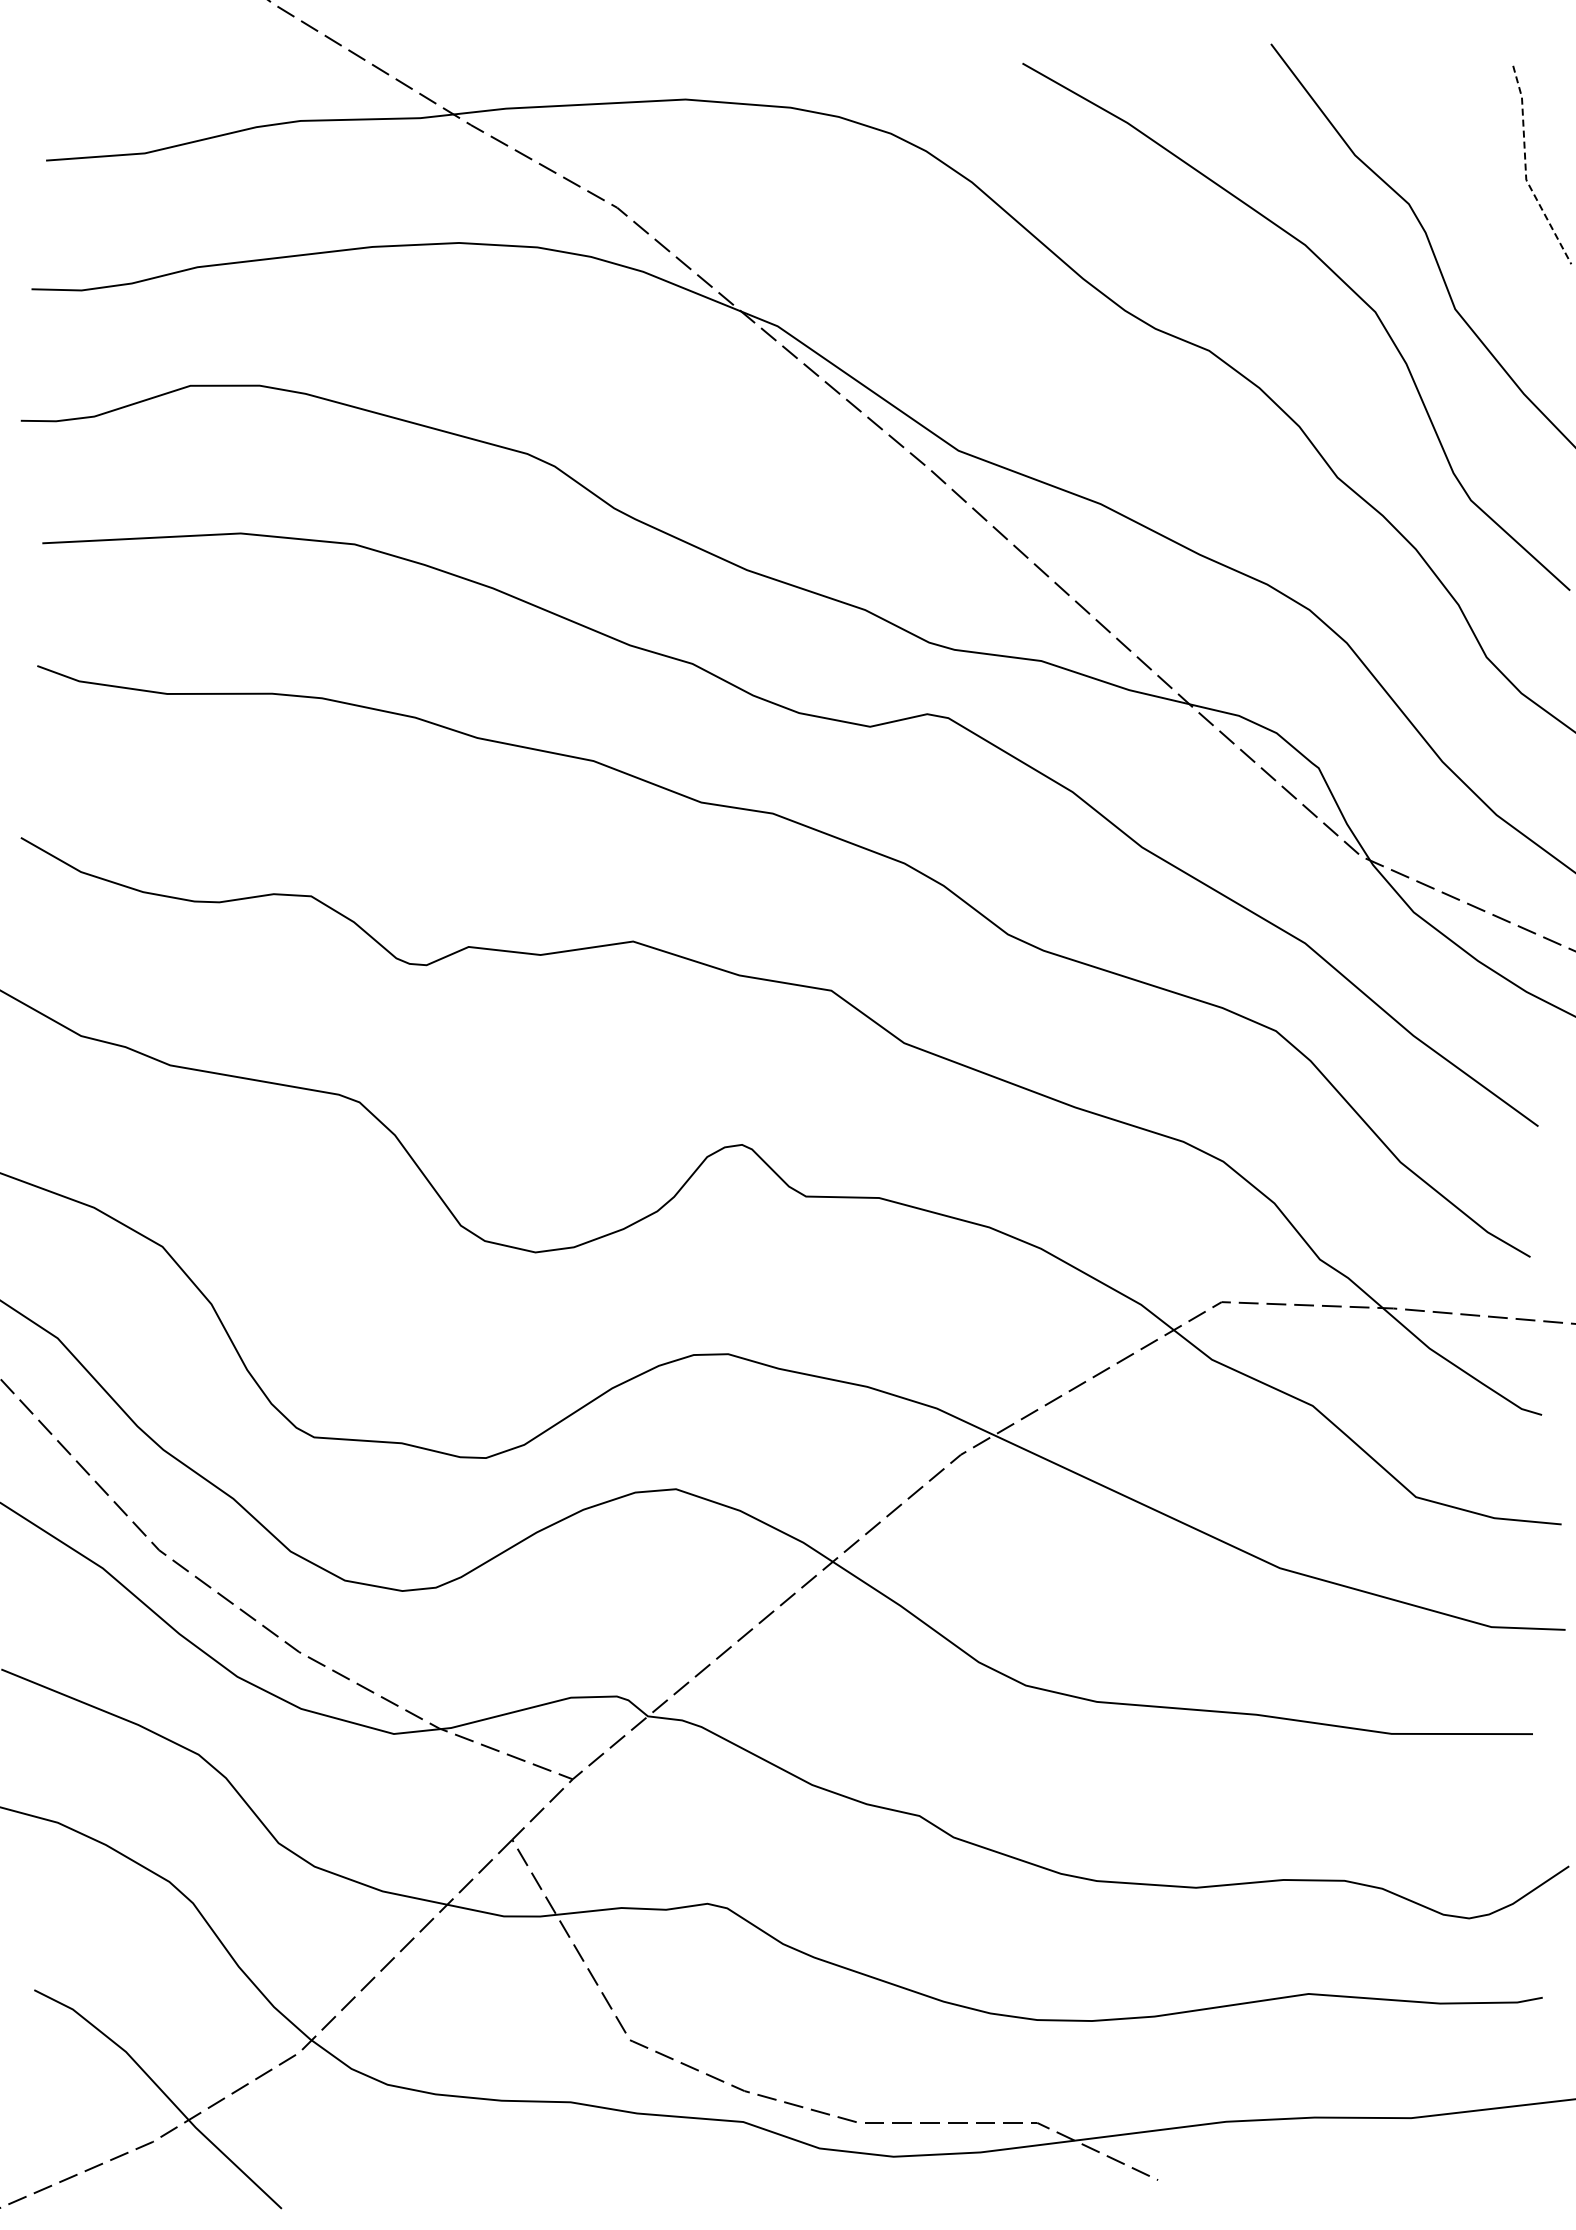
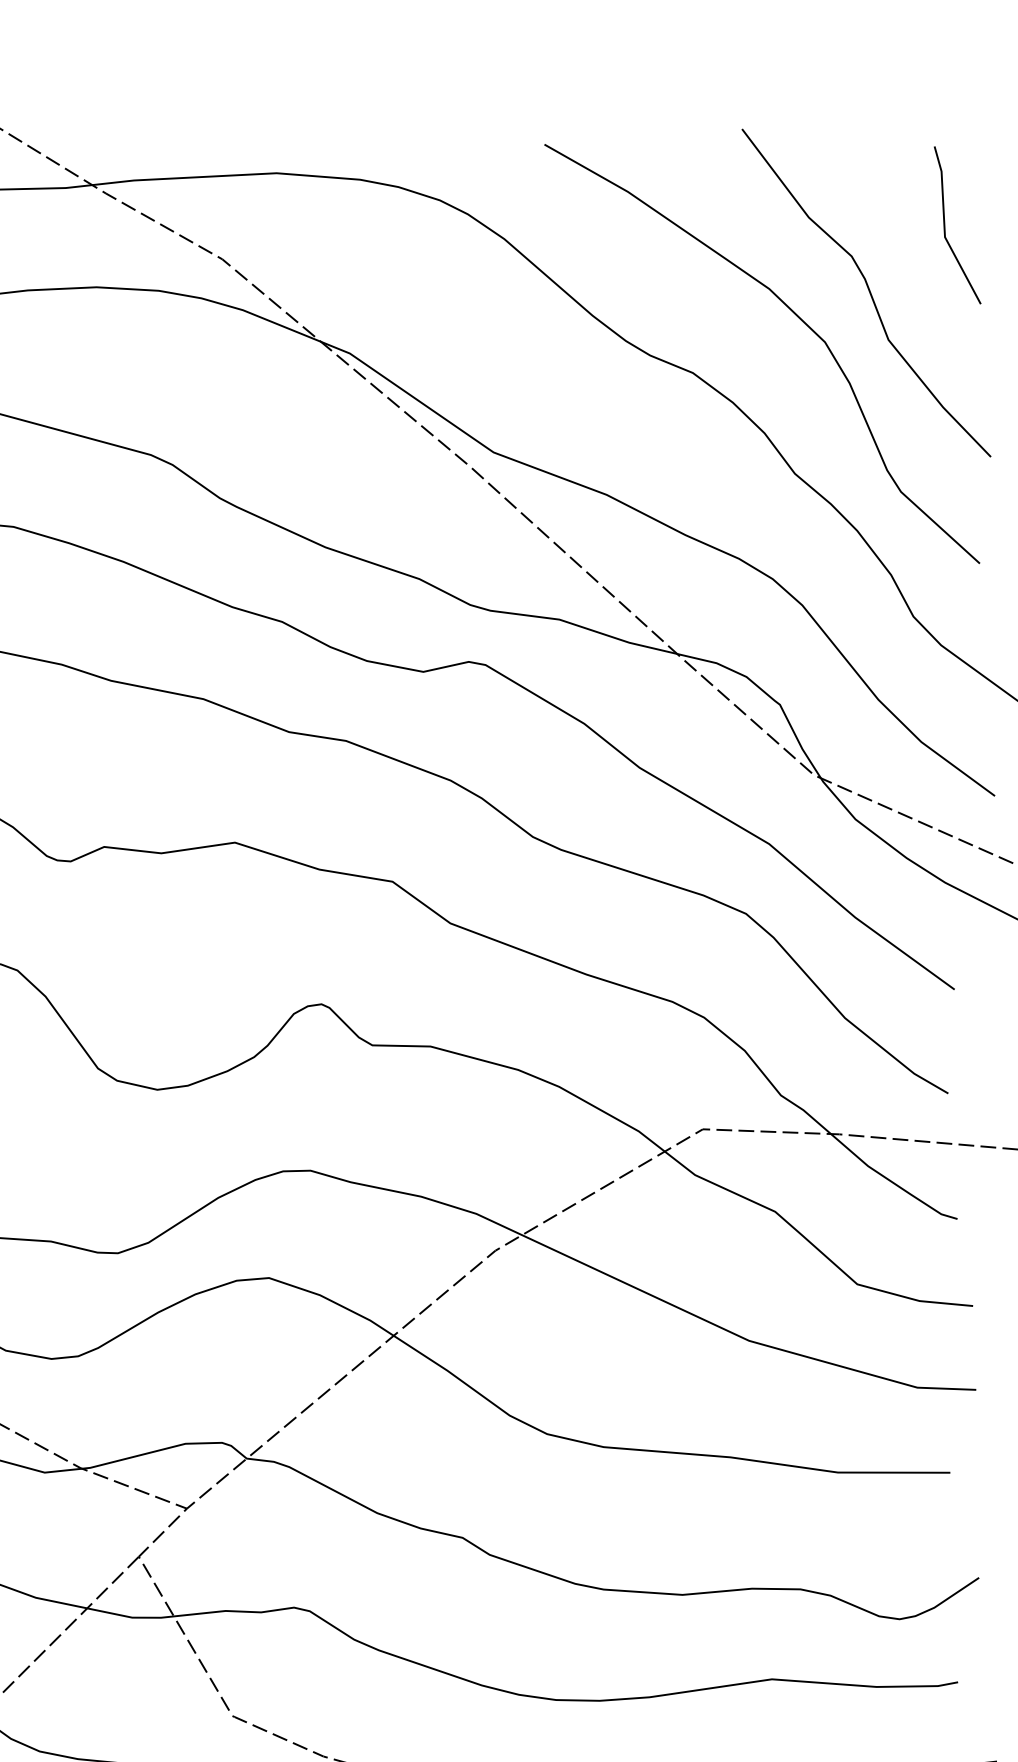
line: (1525, 170) -> (944, 229), dashed -> solid

